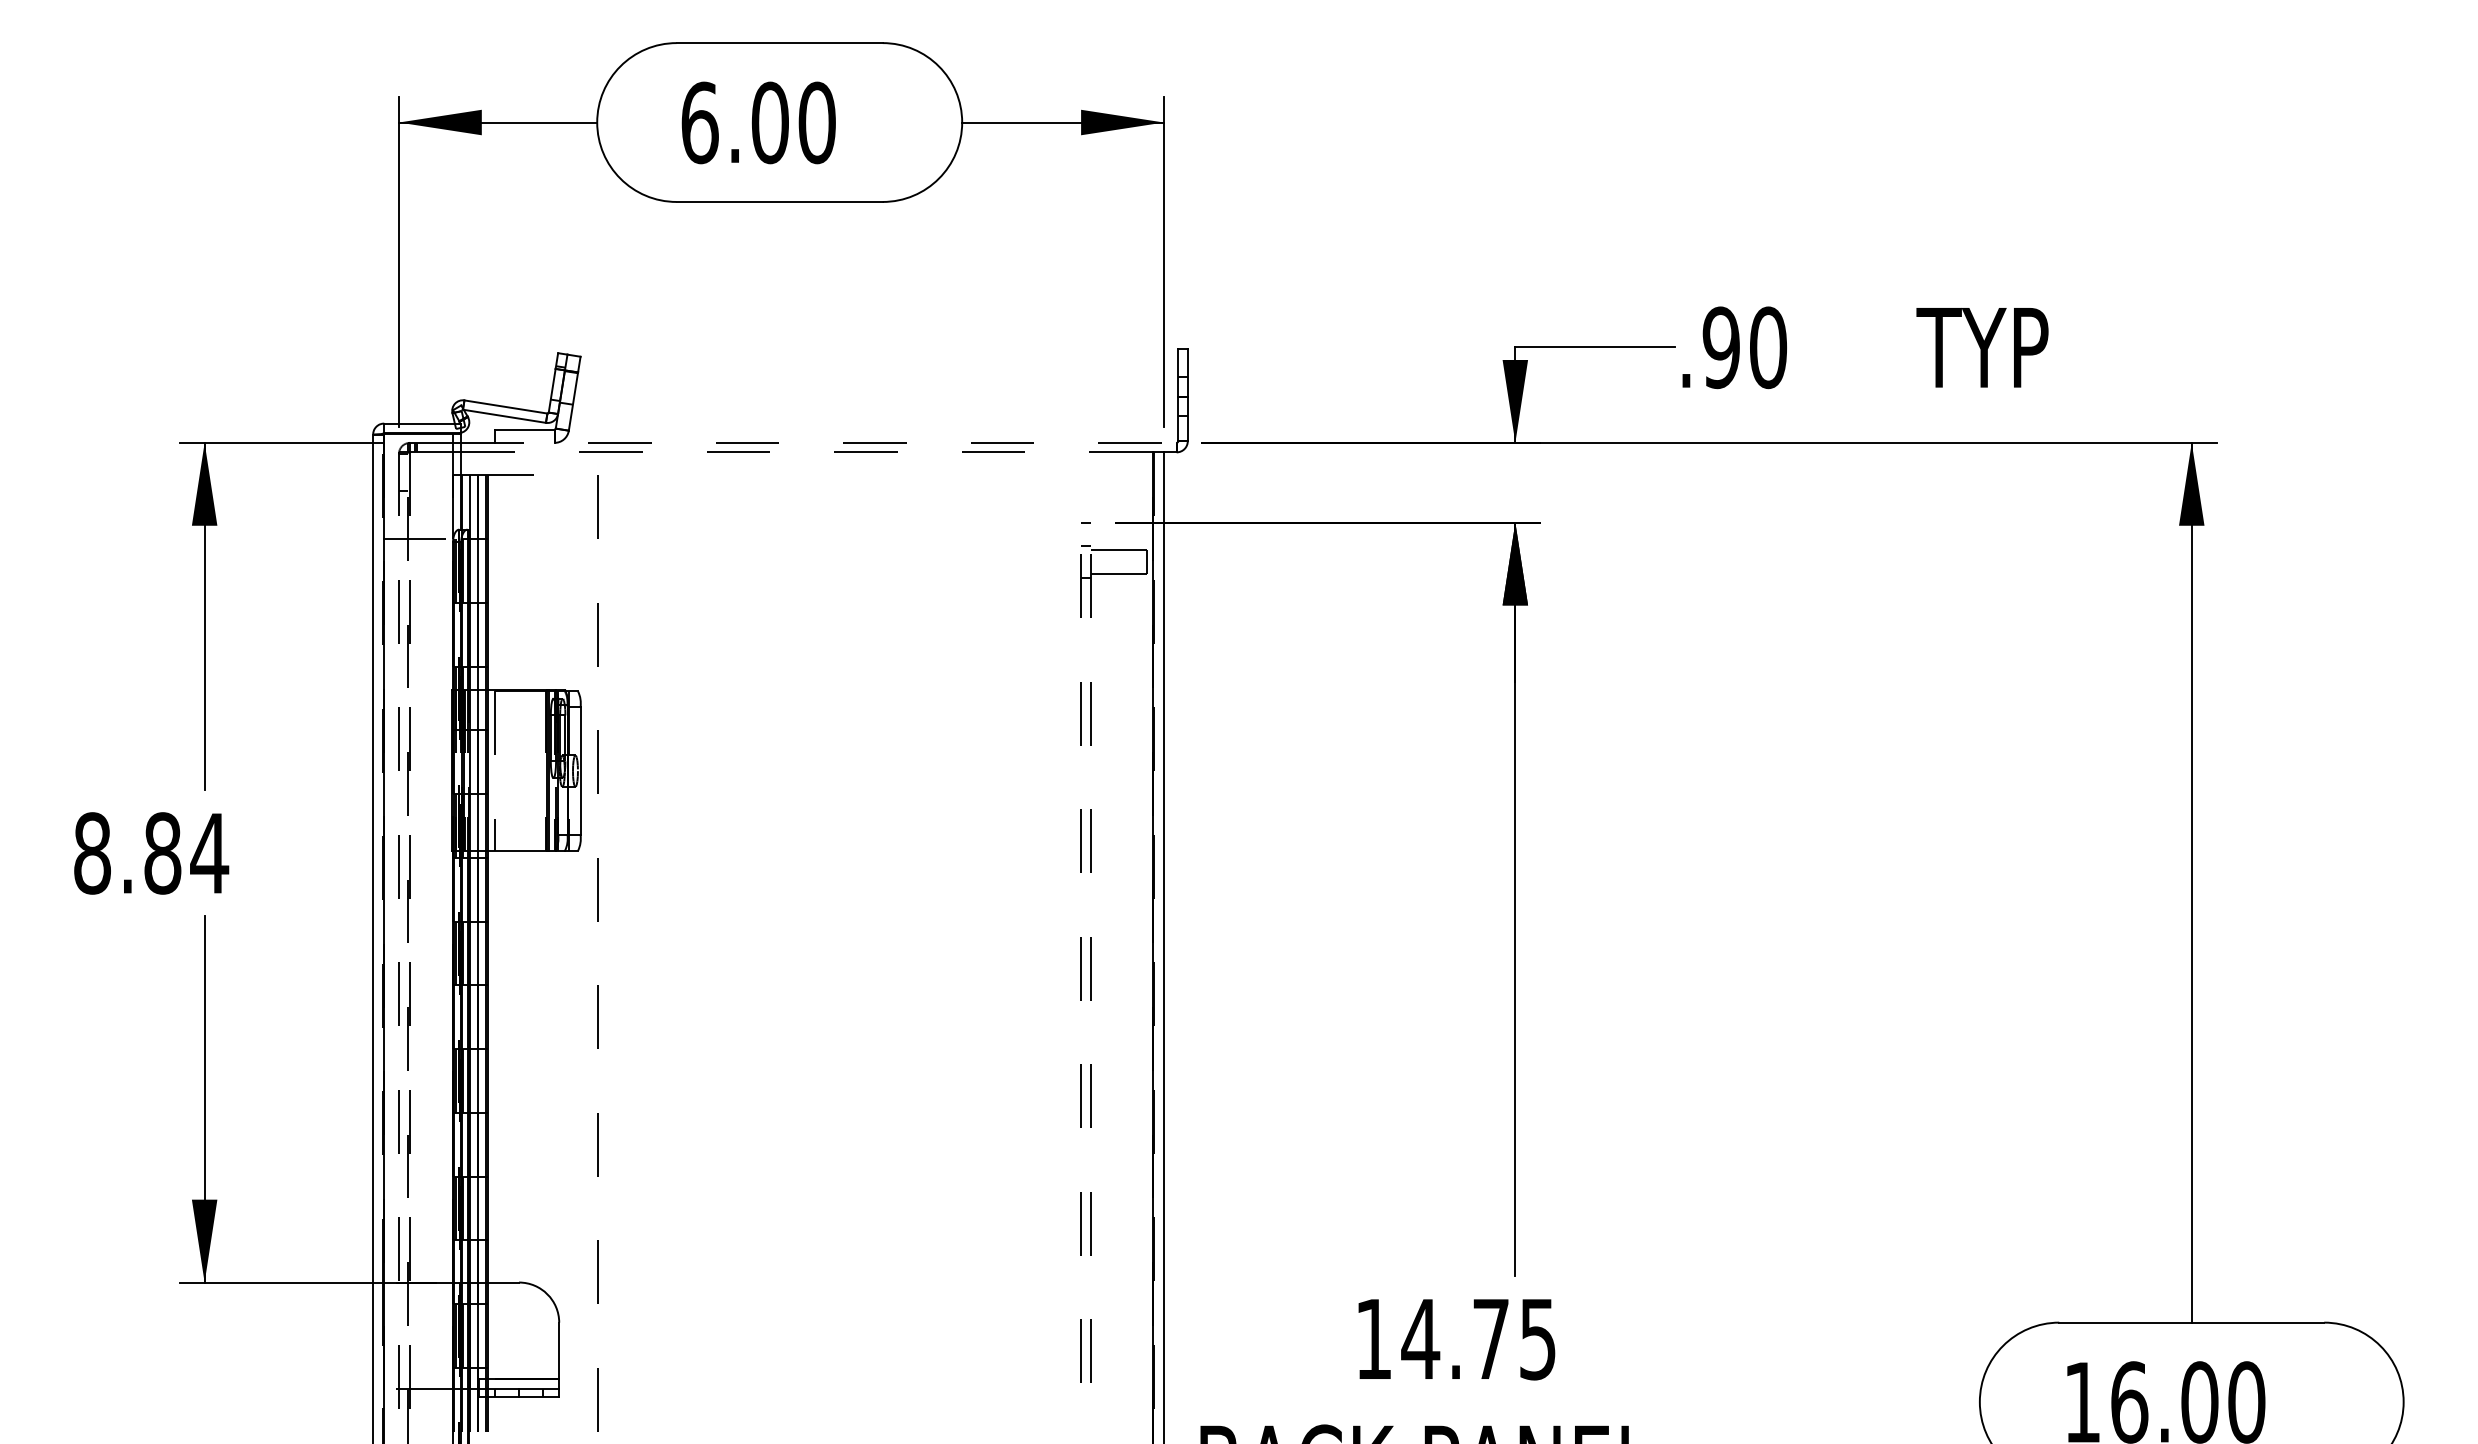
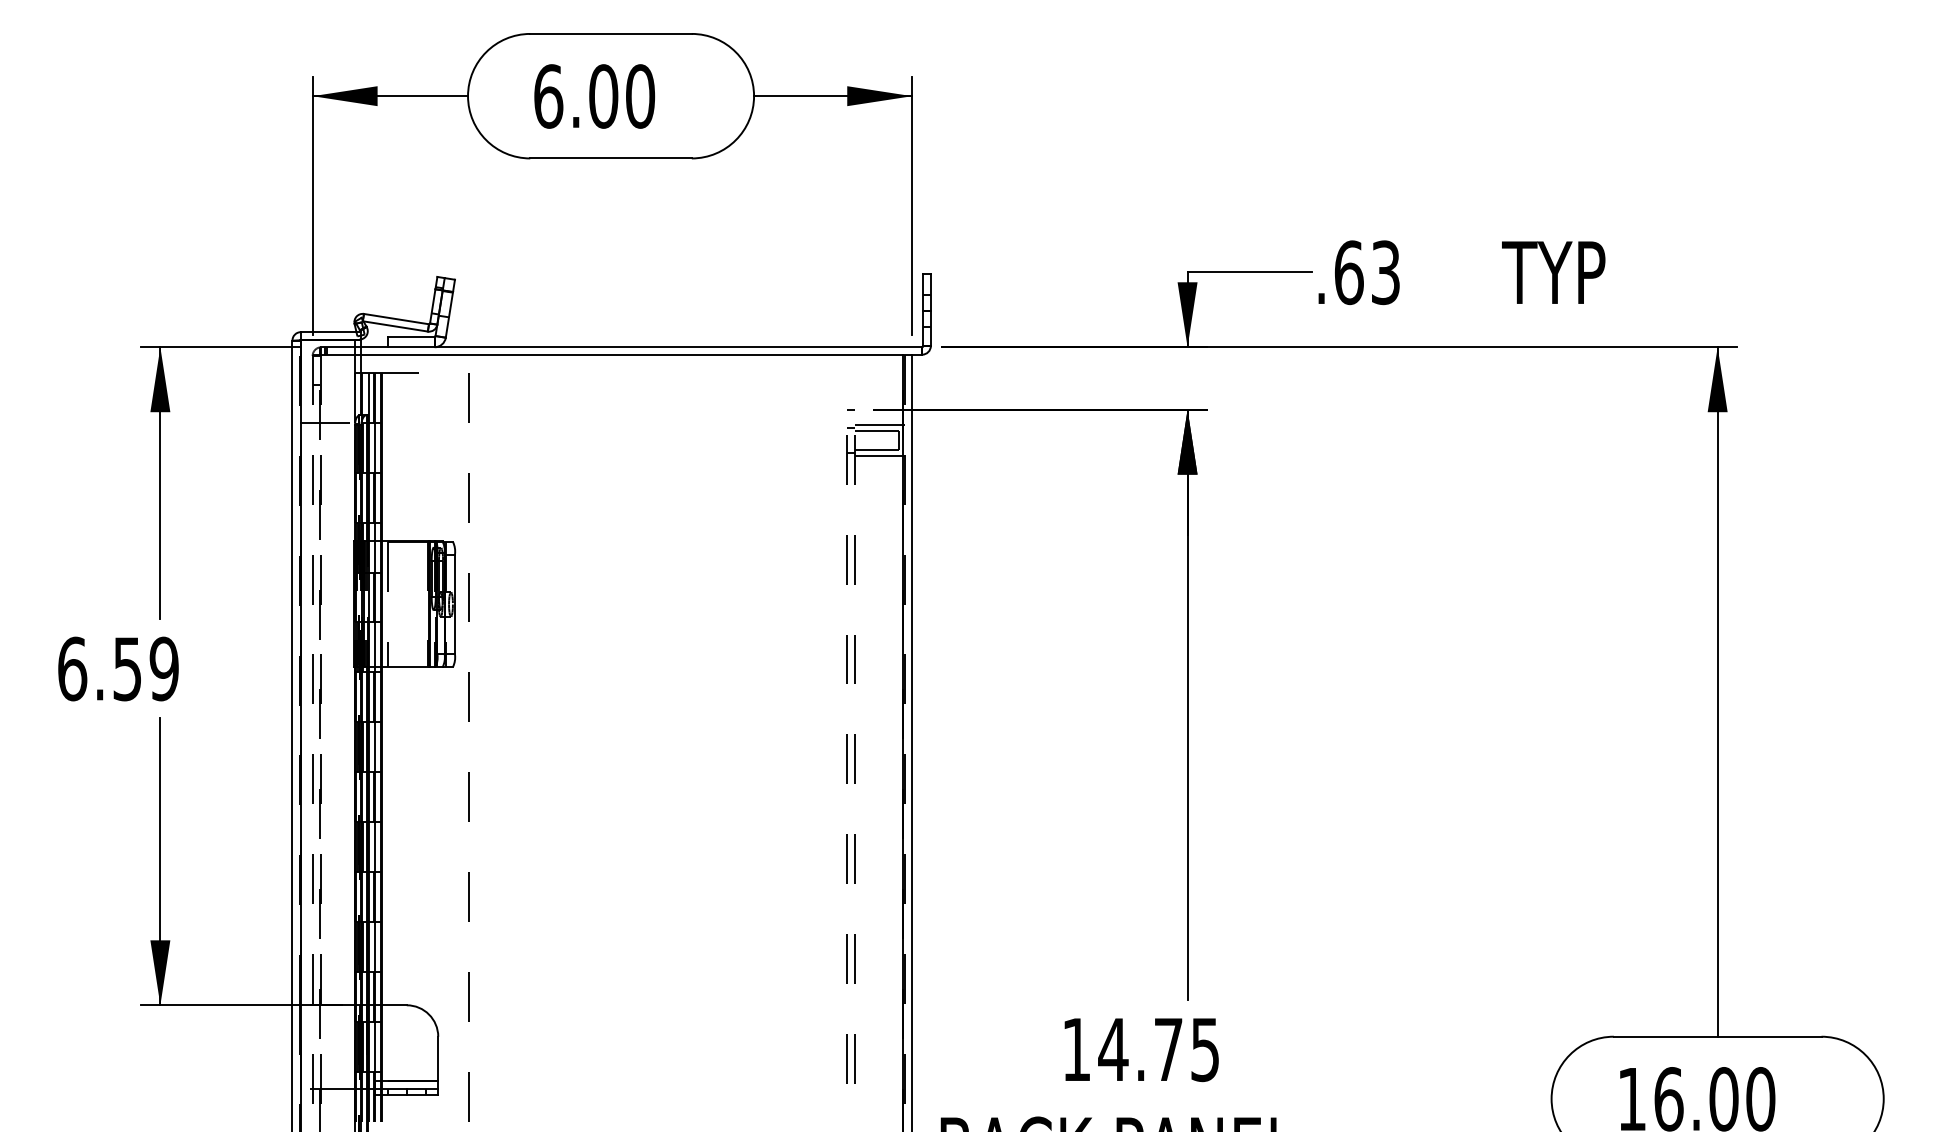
text: (1744, 347) -> (1367, 272), .90 -> .63
line: (818, 442) -> (641, 346), dashed -> solid
line: (806, 452) -> (632, 354), dashed -> solid
line: (1122, 542) -> (879, 425), added
line: (1122, 582) -> (879, 456), added
text: (151, 853) -> (118, 669), 8.84 -> 6.59

